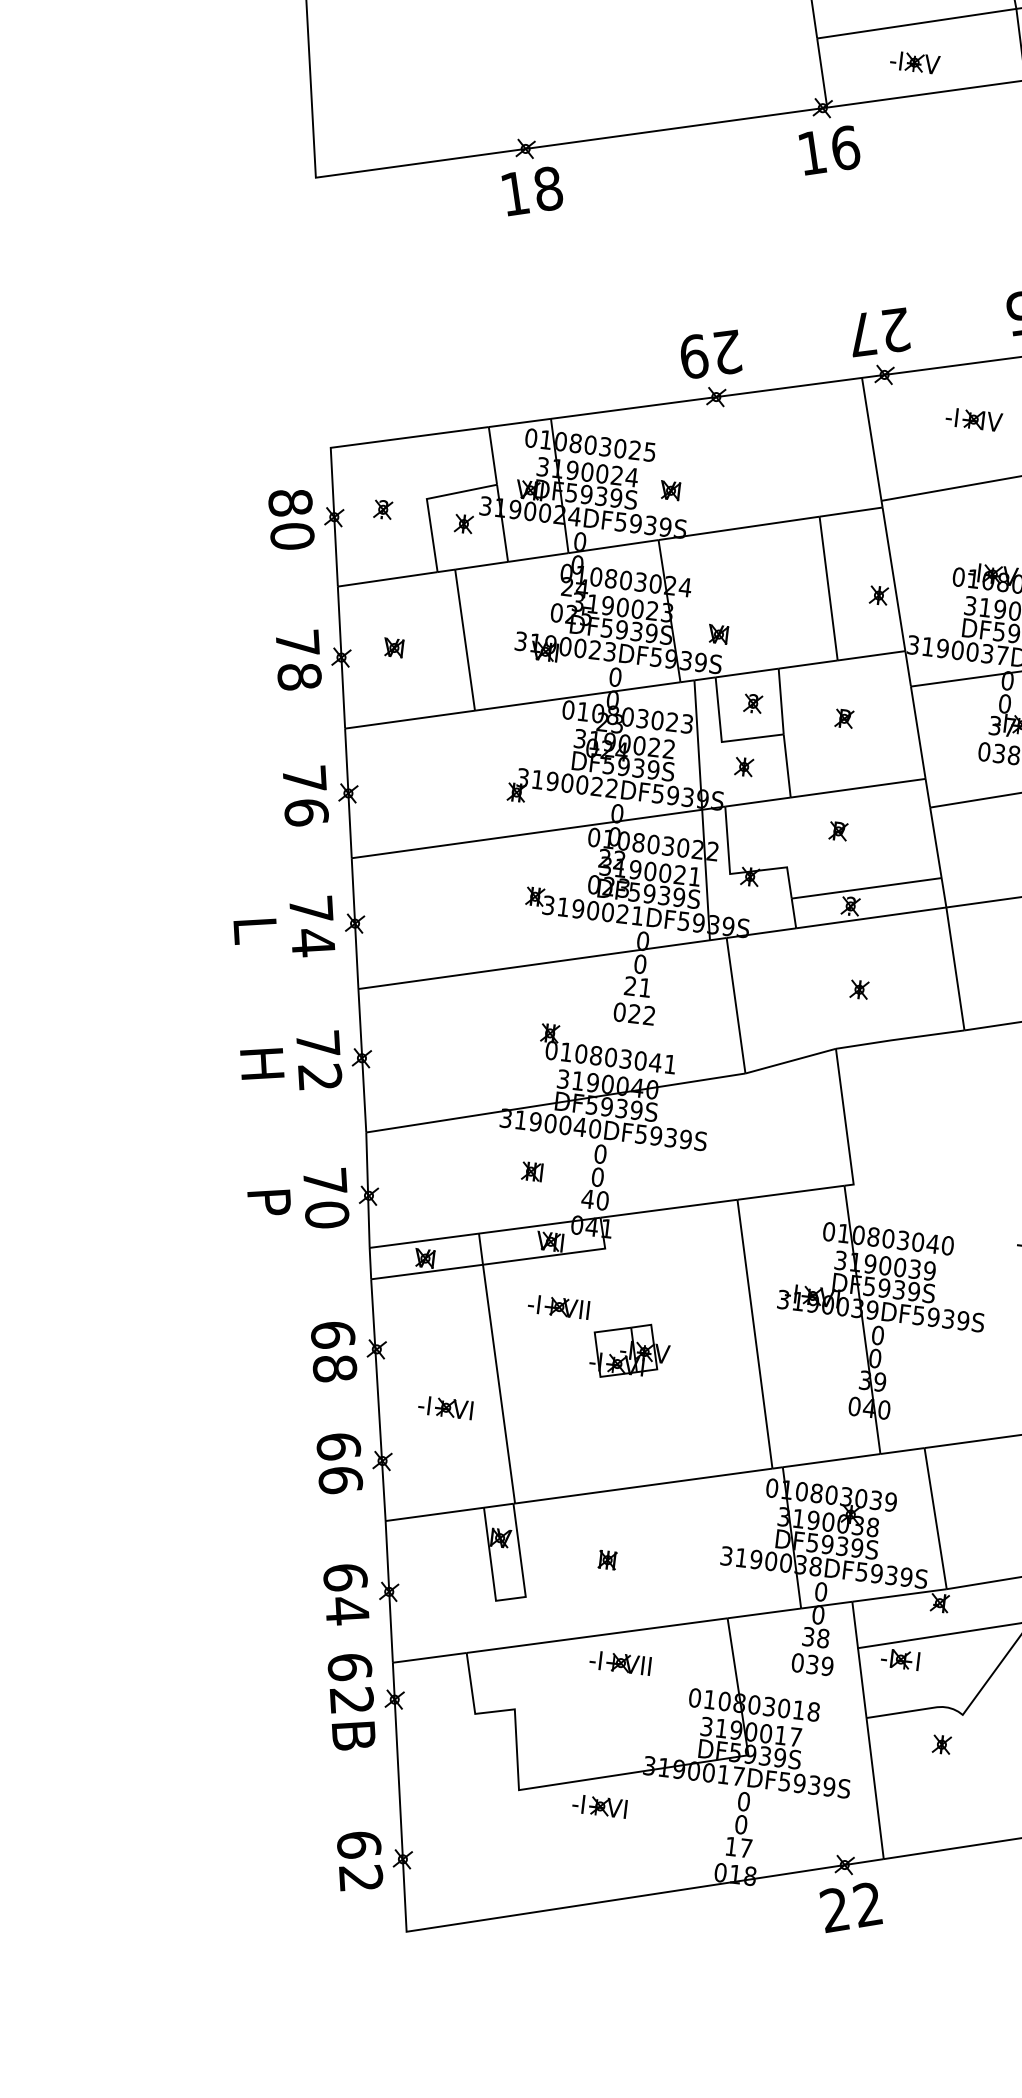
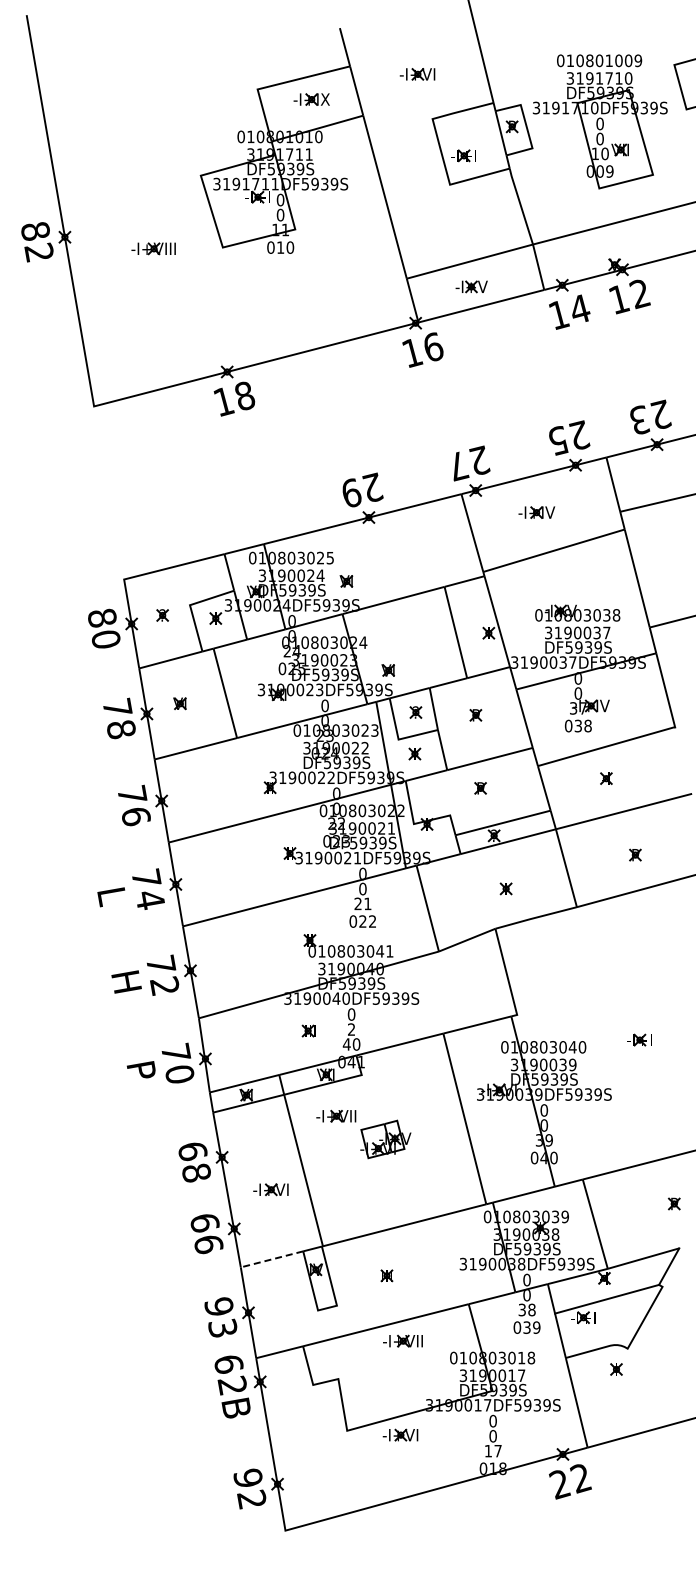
text: (597, 1177) -> (351, 1029), 0 -> 2
line: (433, 1514) -> (271, 1259), solid -> dashed
text: (345, 1594) -> (220, 1317), 64 -> 93
text: (358, 1843) -> (247, 1477), 62 -> 92

